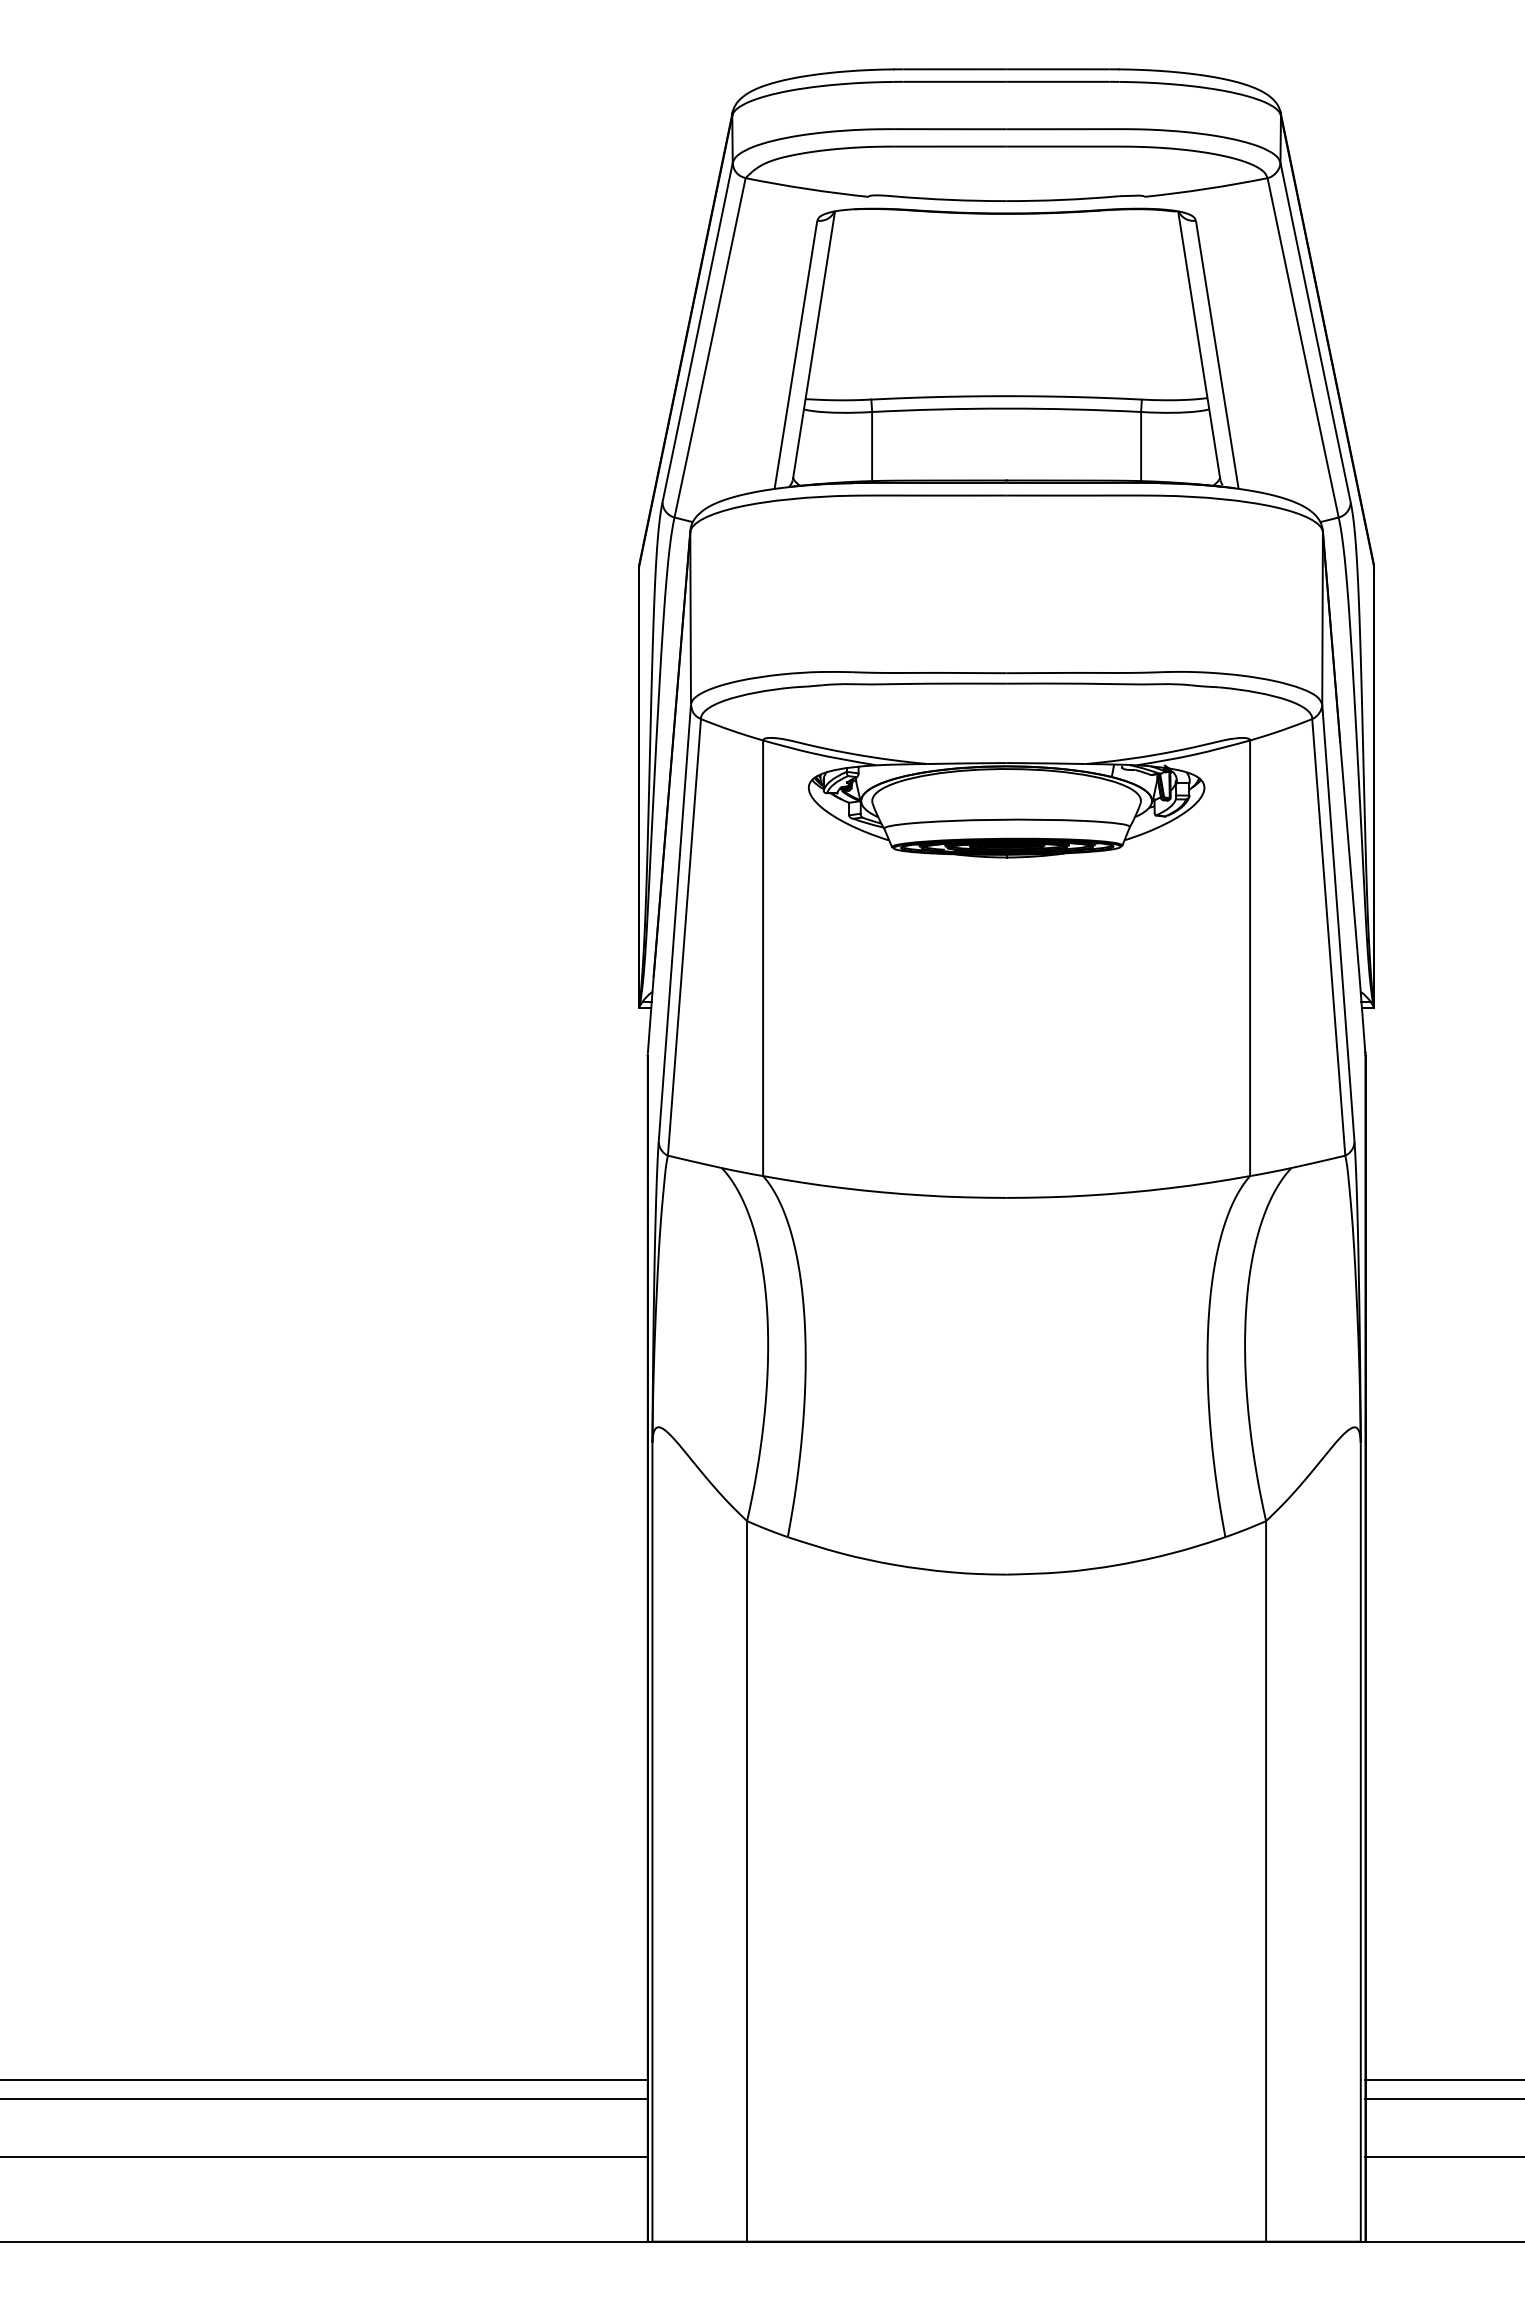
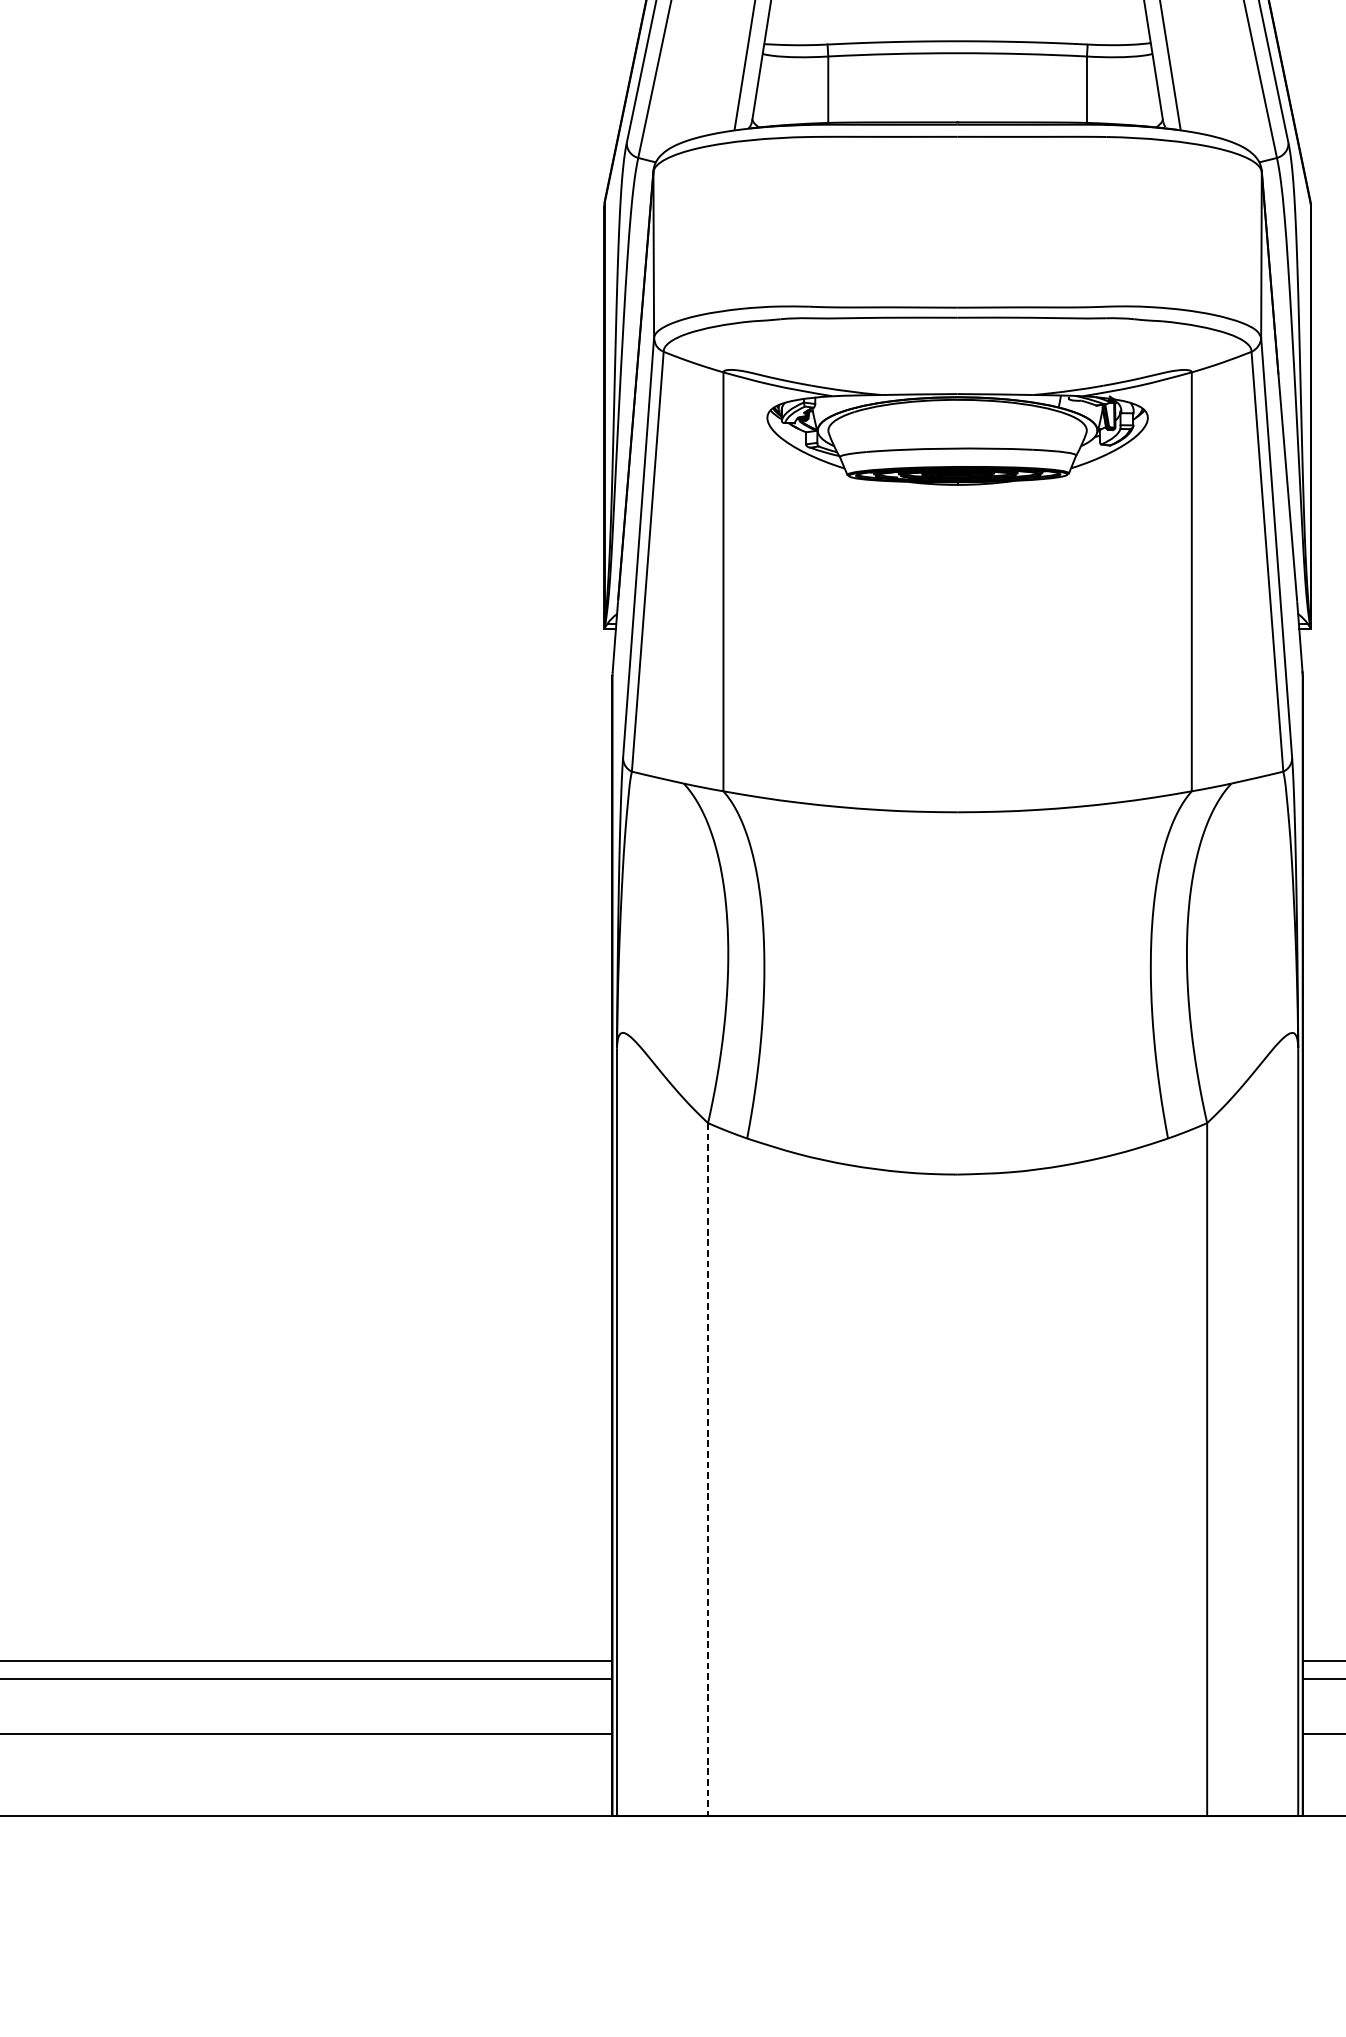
line: (747, 1881) -> (708, 1469), solid -> dashed

